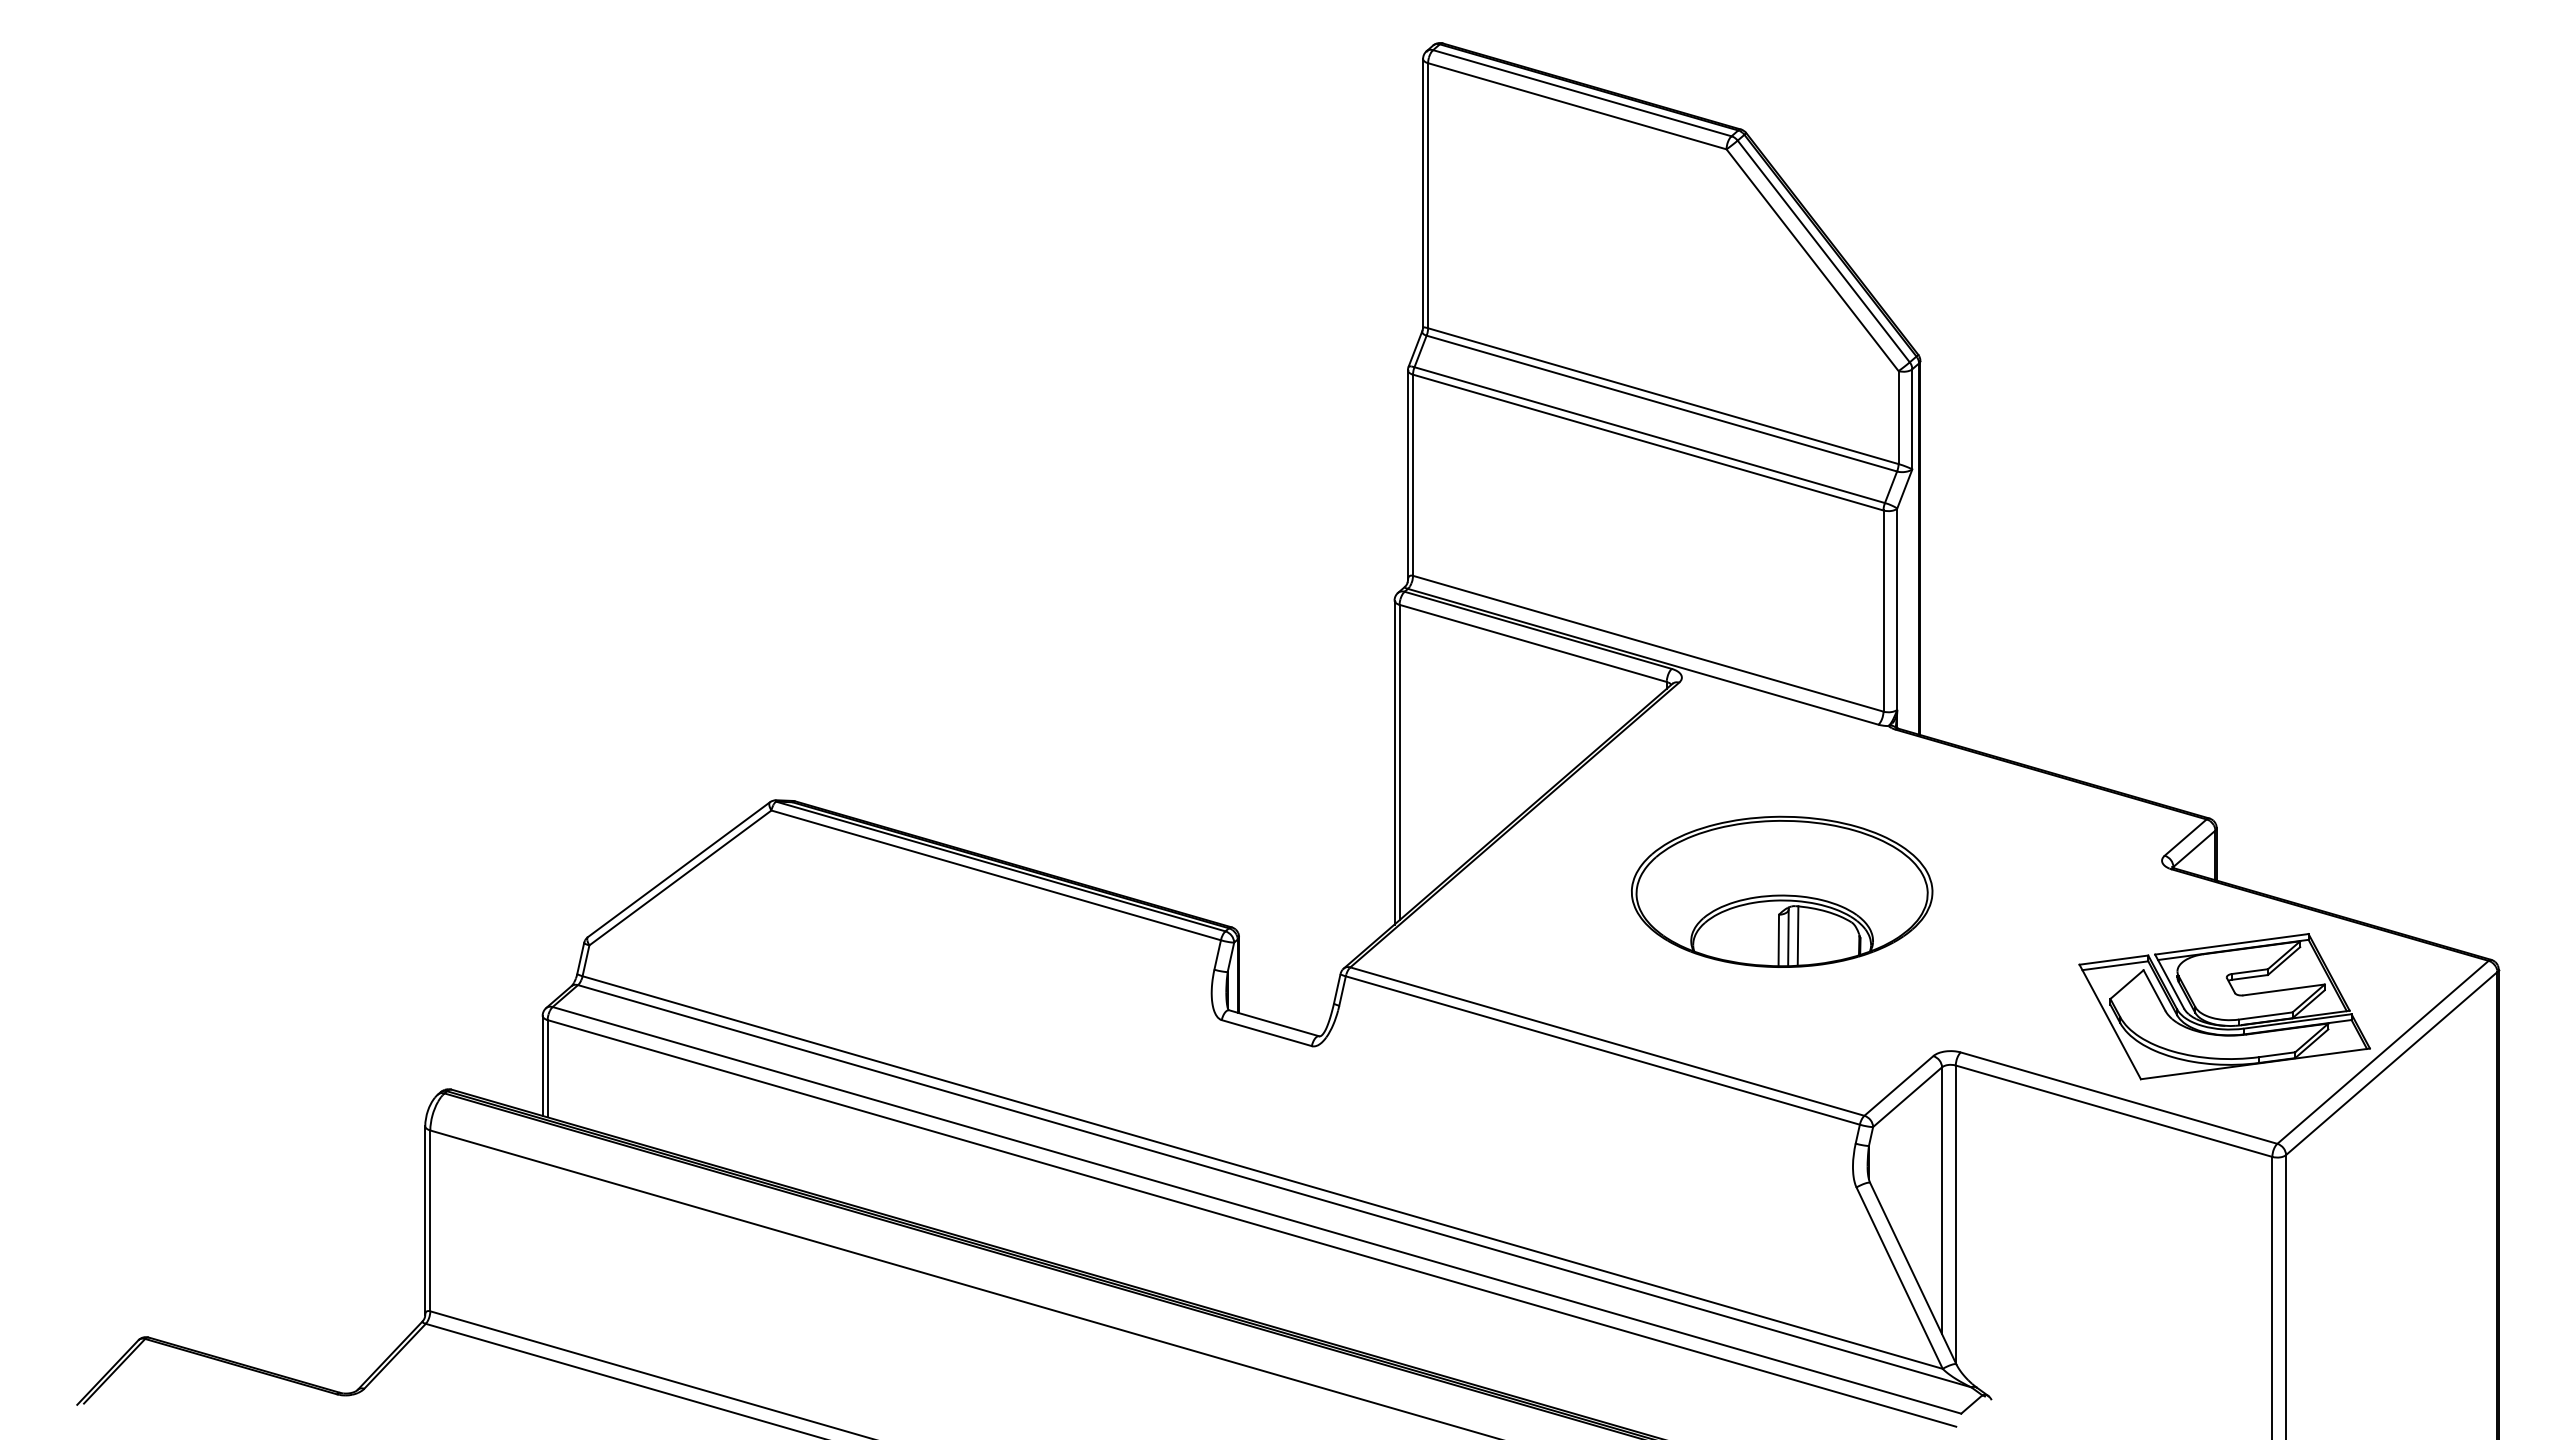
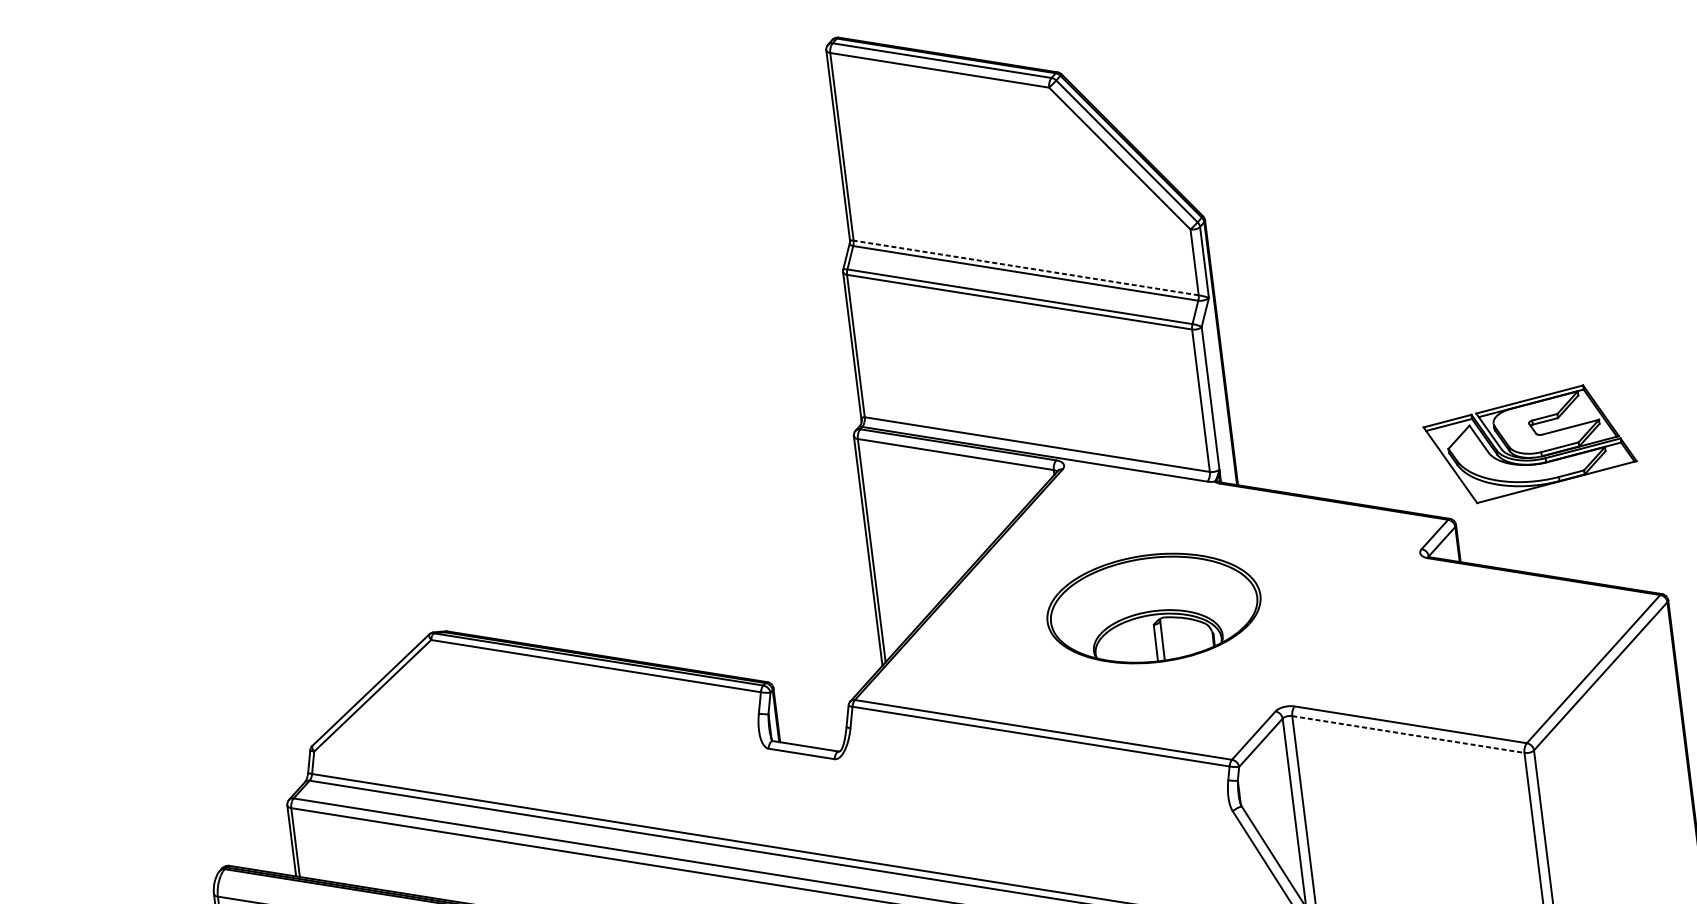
line: (1663, 396) -> (1026, 268), solid -> dashed
line: (1797, 935) -> (1168, 638), removed
part: (2224, 1006) -> (1529, 444), moved
line: (2114, 1111) -> (1408, 734), solid -> dashed

